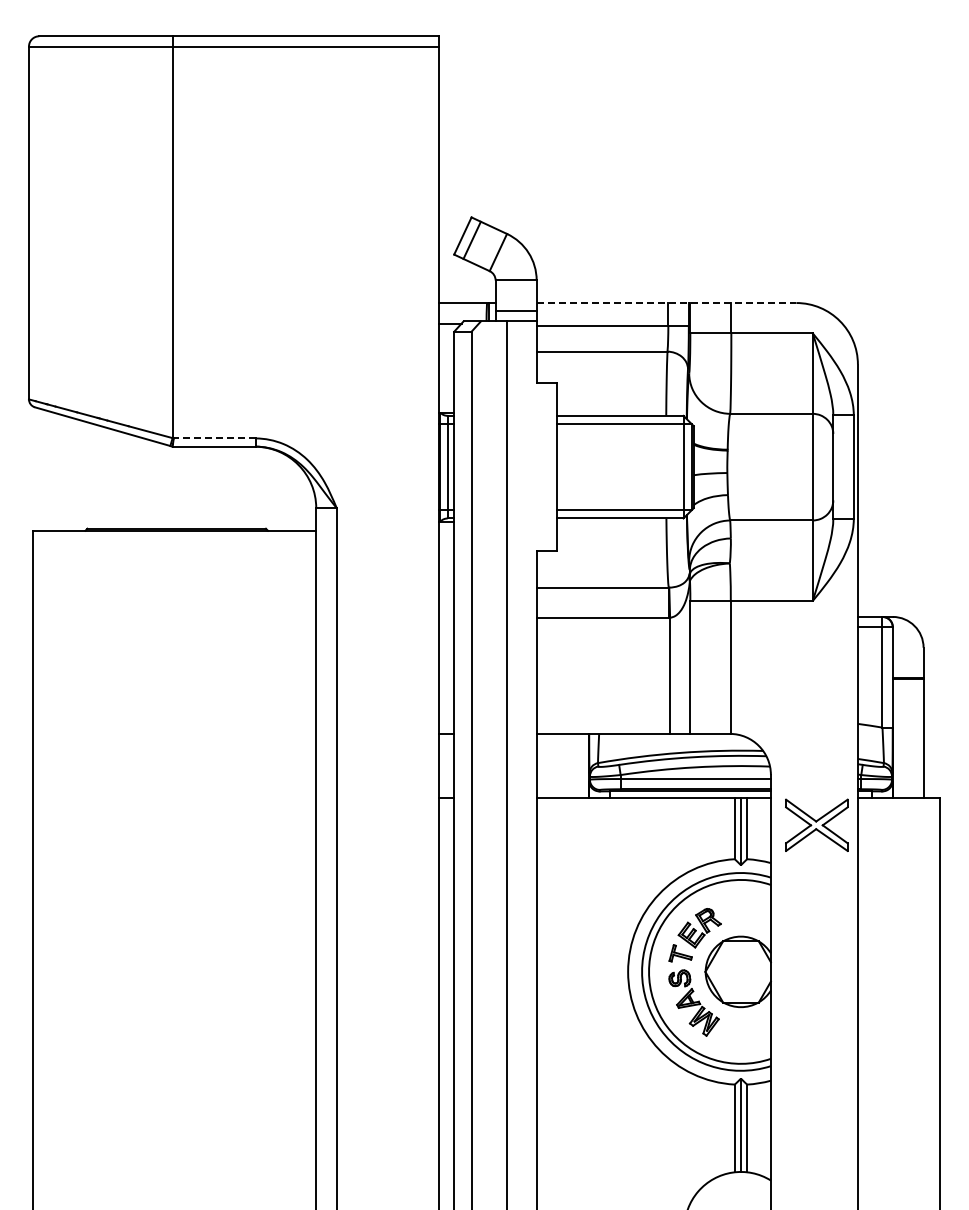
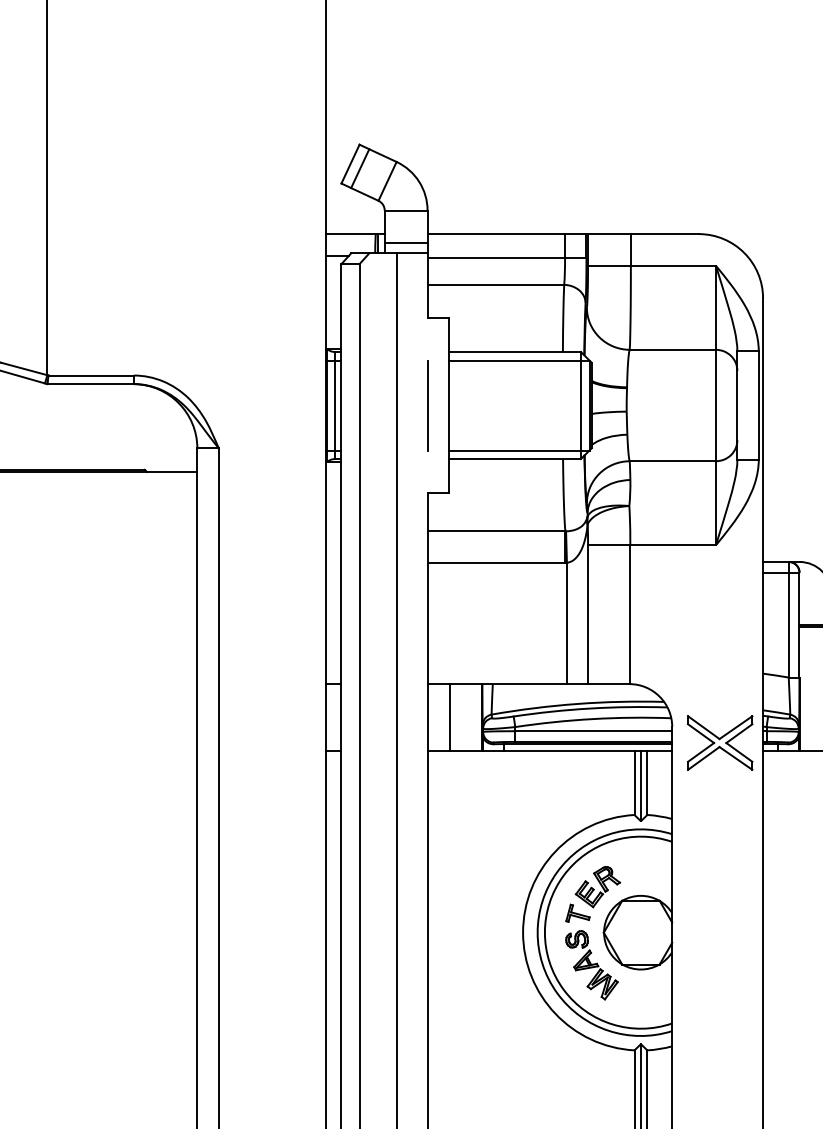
line: (666, 303) -> (563, 234), dashed -> solid
line: (214, 438) -> (91, 375), dashed -> solid
line: (536, 467) -> (427, 405), added
line: (558, 765) -> (450, 717), added
part: (816, 824) -> (719, 742), moved

